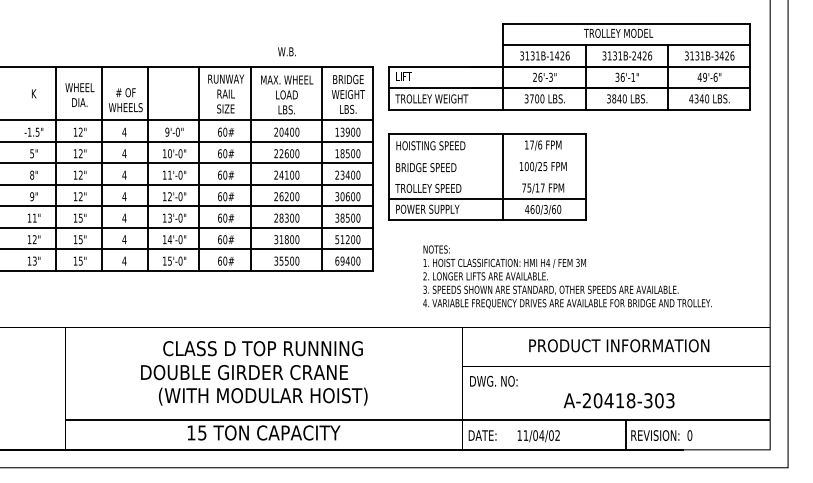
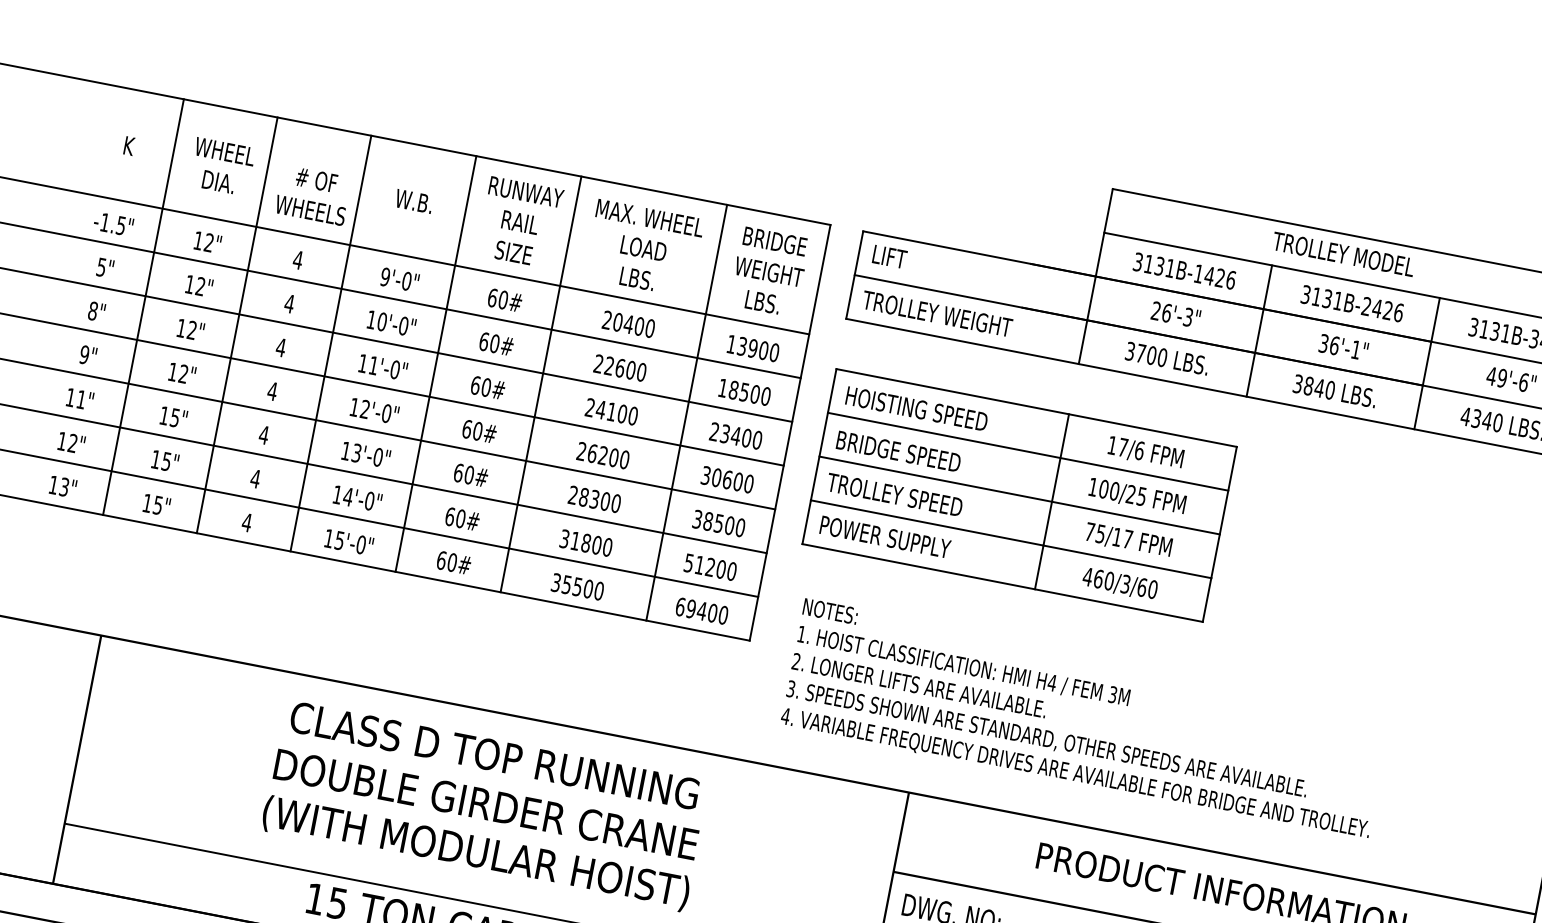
text: (286, 51) -> (413, 200), moved
line: (487, 155) -> (1028, 451), added
line: (487, 177) -> (1019, 496), added
text: (567, 276) -> (1086, 718), moved
text: (244, 372) -> (486, 804), moved

